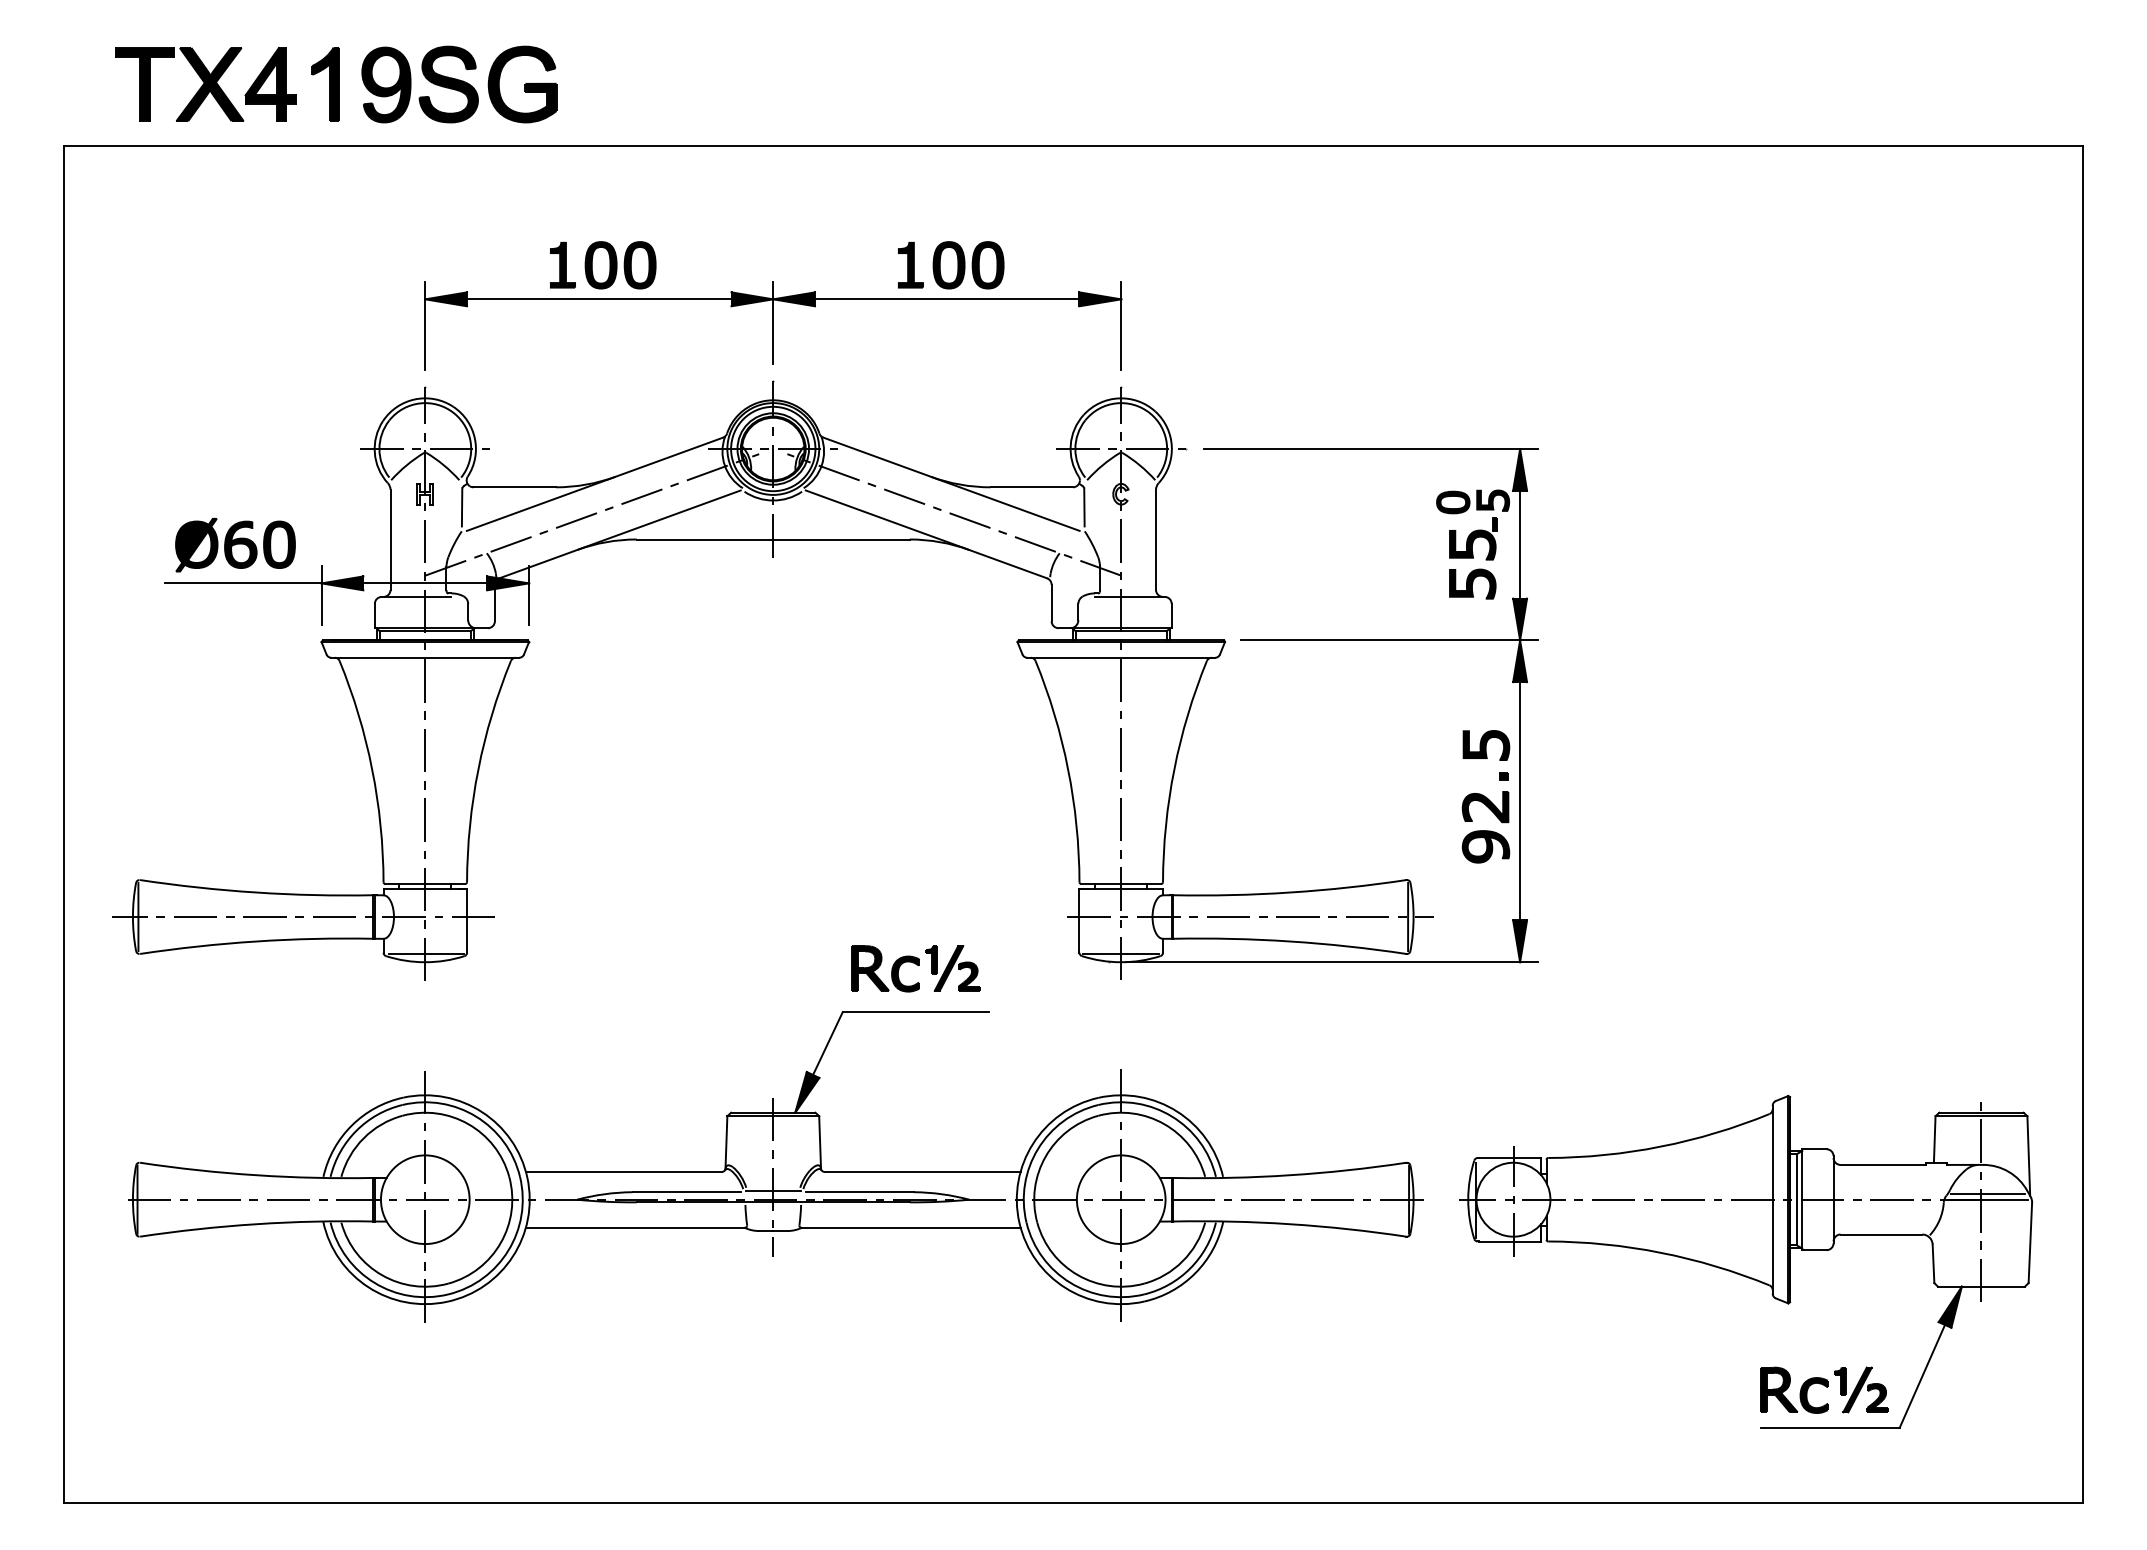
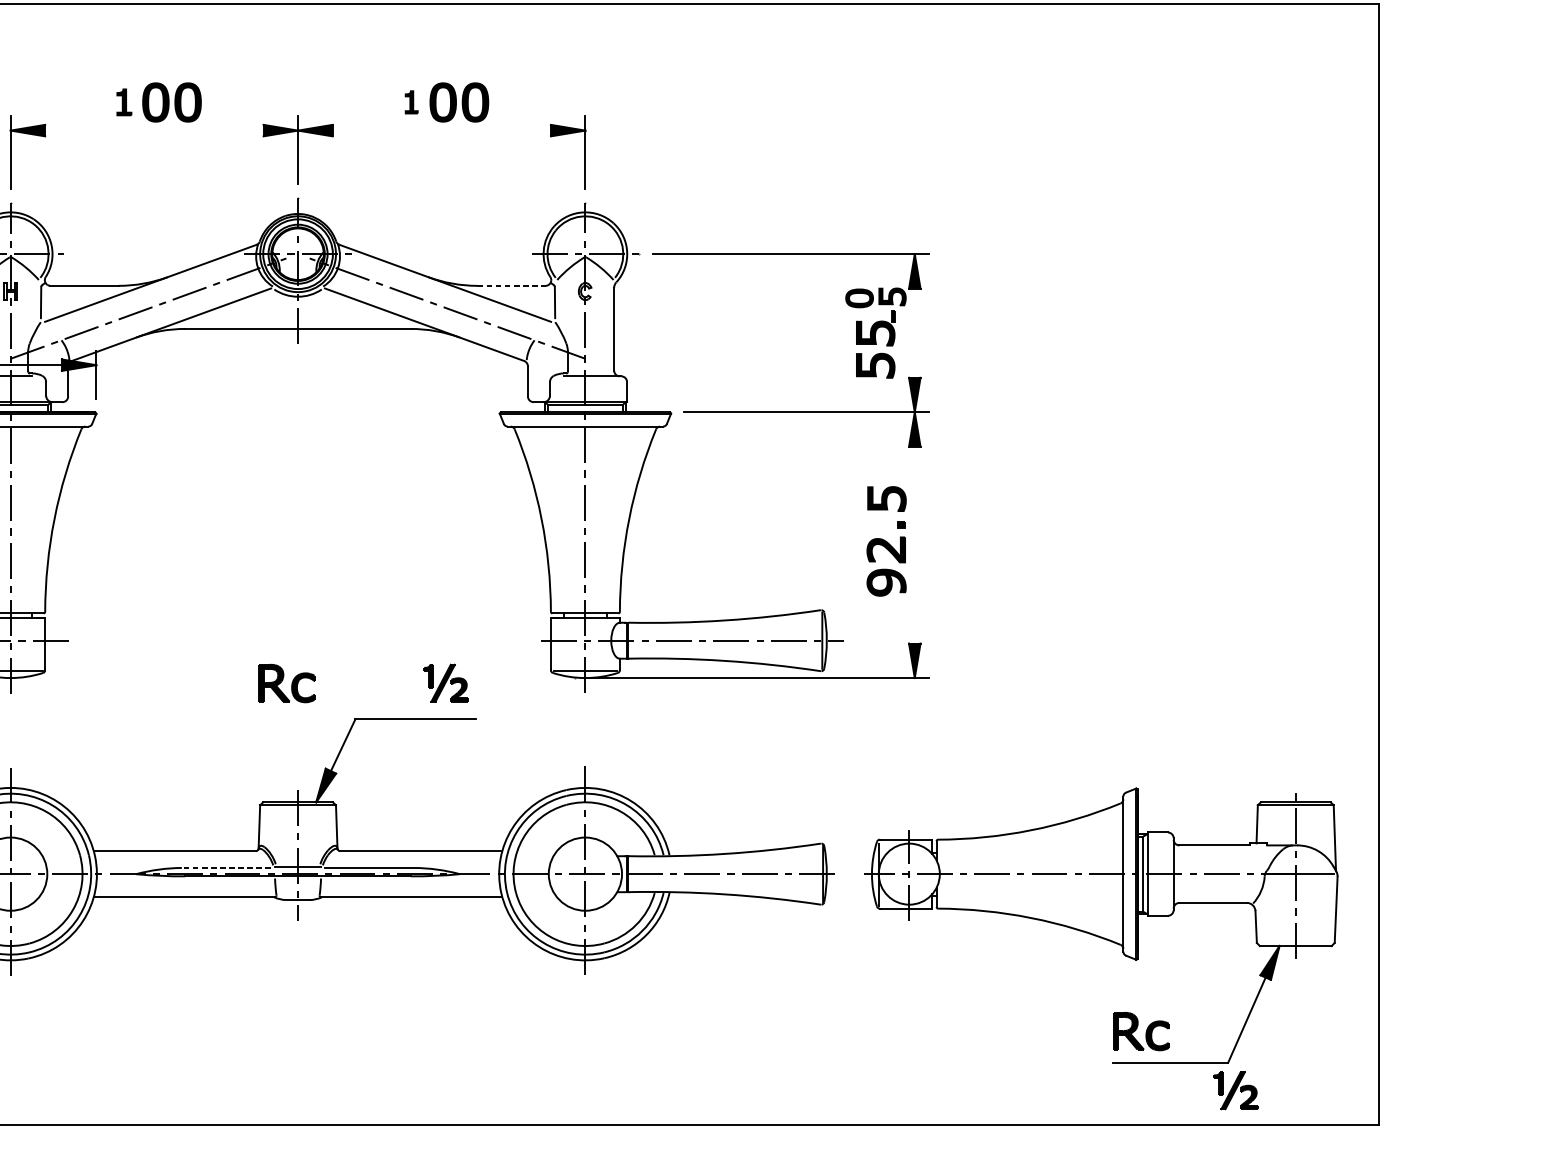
part: (562, 264) -> (124, 101), size x0.7
part: (910, 264) -> (411, 101), size x0.6
line: (599, 299) -> (154, 130), removed
line: (947, 299) -> (441, 130), removed
line: (1032, 487) -> (512, 286), solid -> dashed
line: (1520, 544) -> (915, 333), removed
line: (1520, 801) -> (915, 545), removed
part: (885, 968) -> (286, 683), moved
line: (686, 1192) -> (226, 868), solid -> dashed
line: (1988, 1194) -> (1301, 869), removed
part: (1861, 1389) -> (1236, 1090), moved

